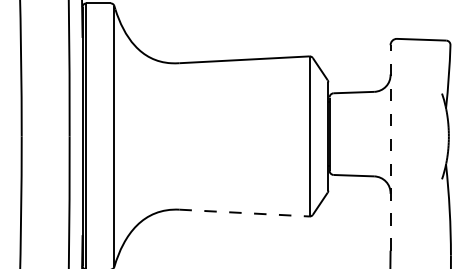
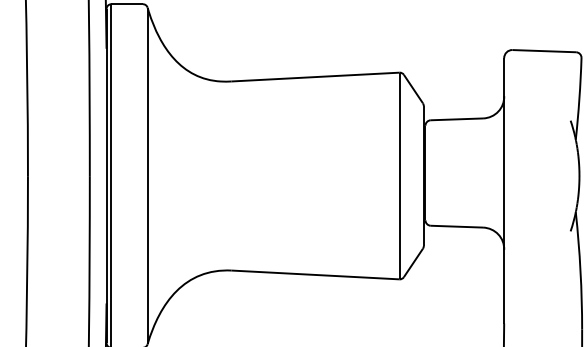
line: (390, 147) -> (504, 190), dashed -> solid
line: (245, 213) -> (316, 275), dashed -> solid

